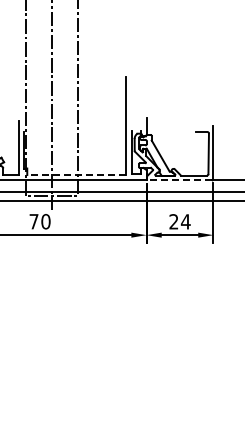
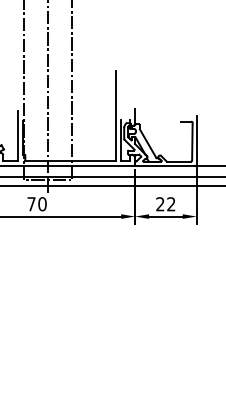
line: (76, 174) -> (70, 160), dashed -> solid
line: (179, 180) -> (165, 166), dashed -> solid
text: (185, 221) -> (171, 204), 24 -> 22

